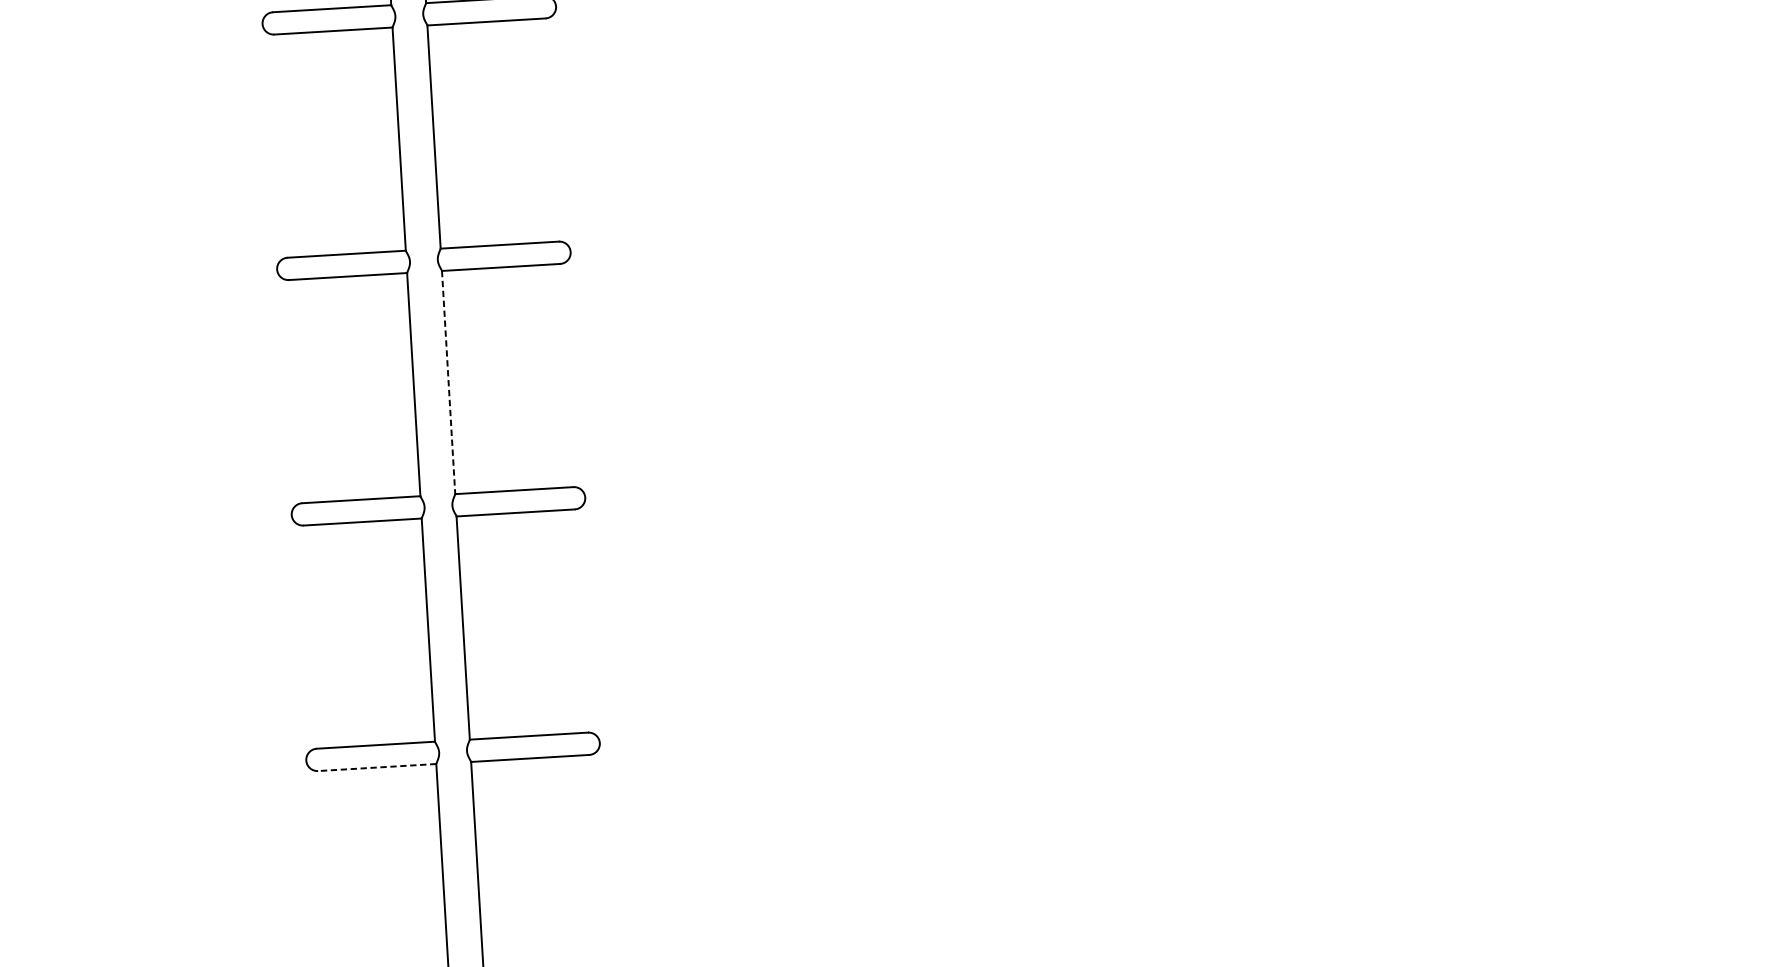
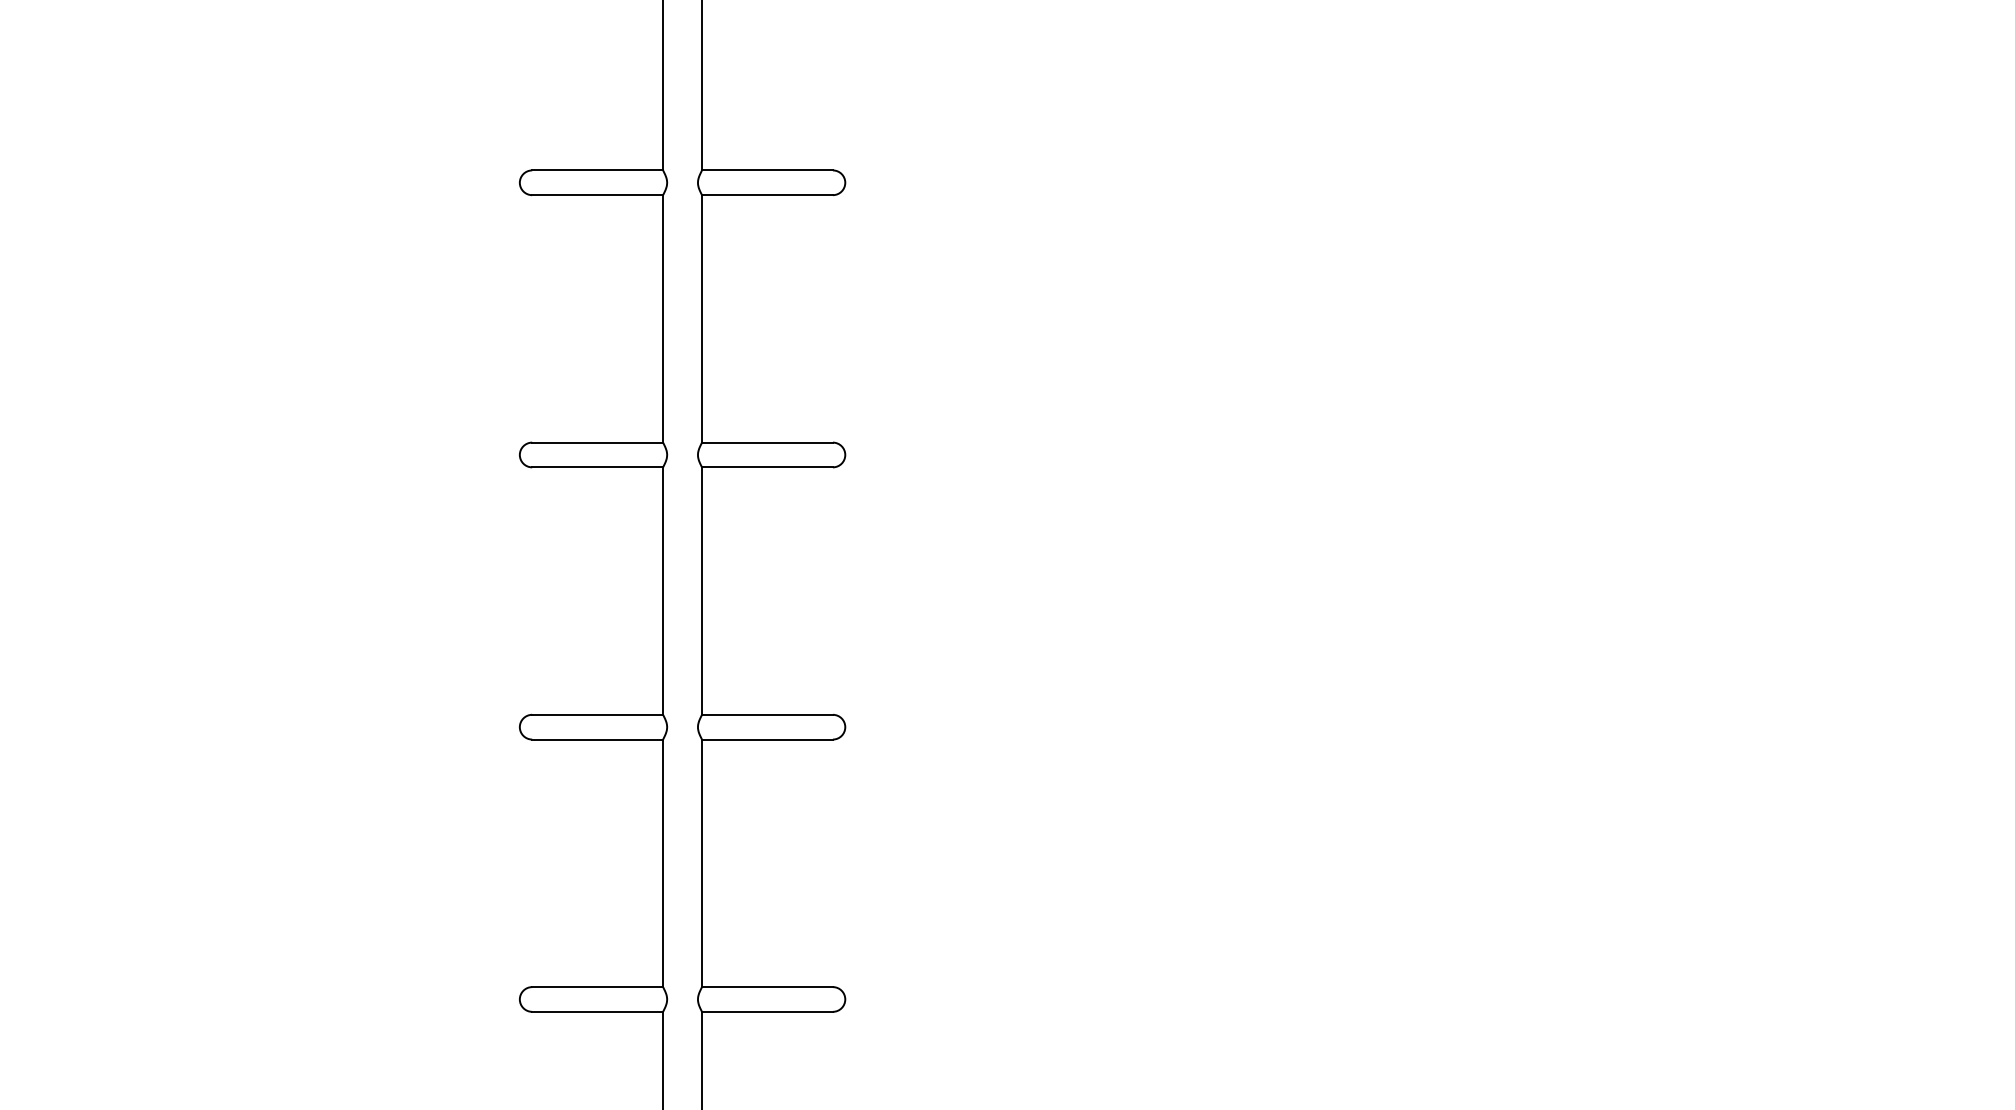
line: (448, 382) -> (701, 318), dashed -> solid
line: (377, 767) -> (597, 739), dashed -> solid

